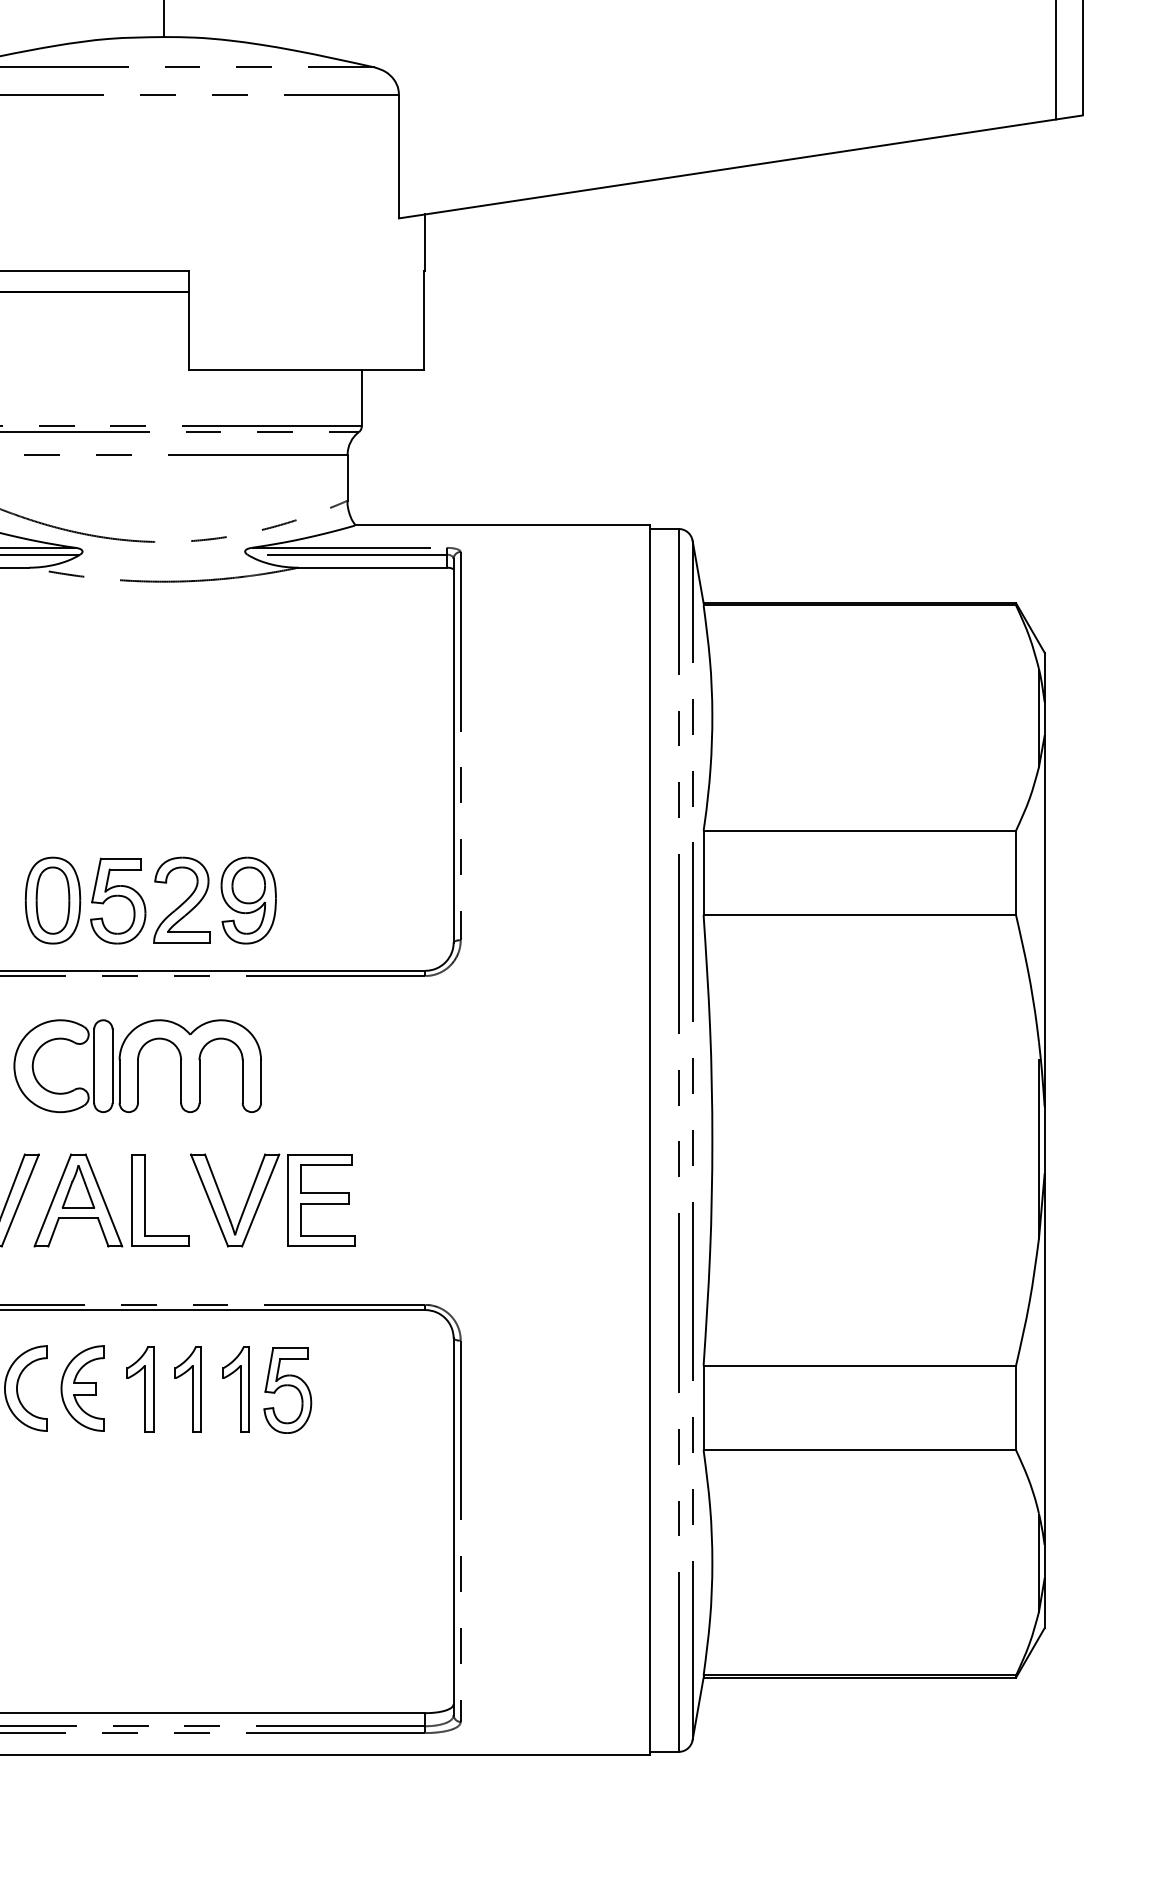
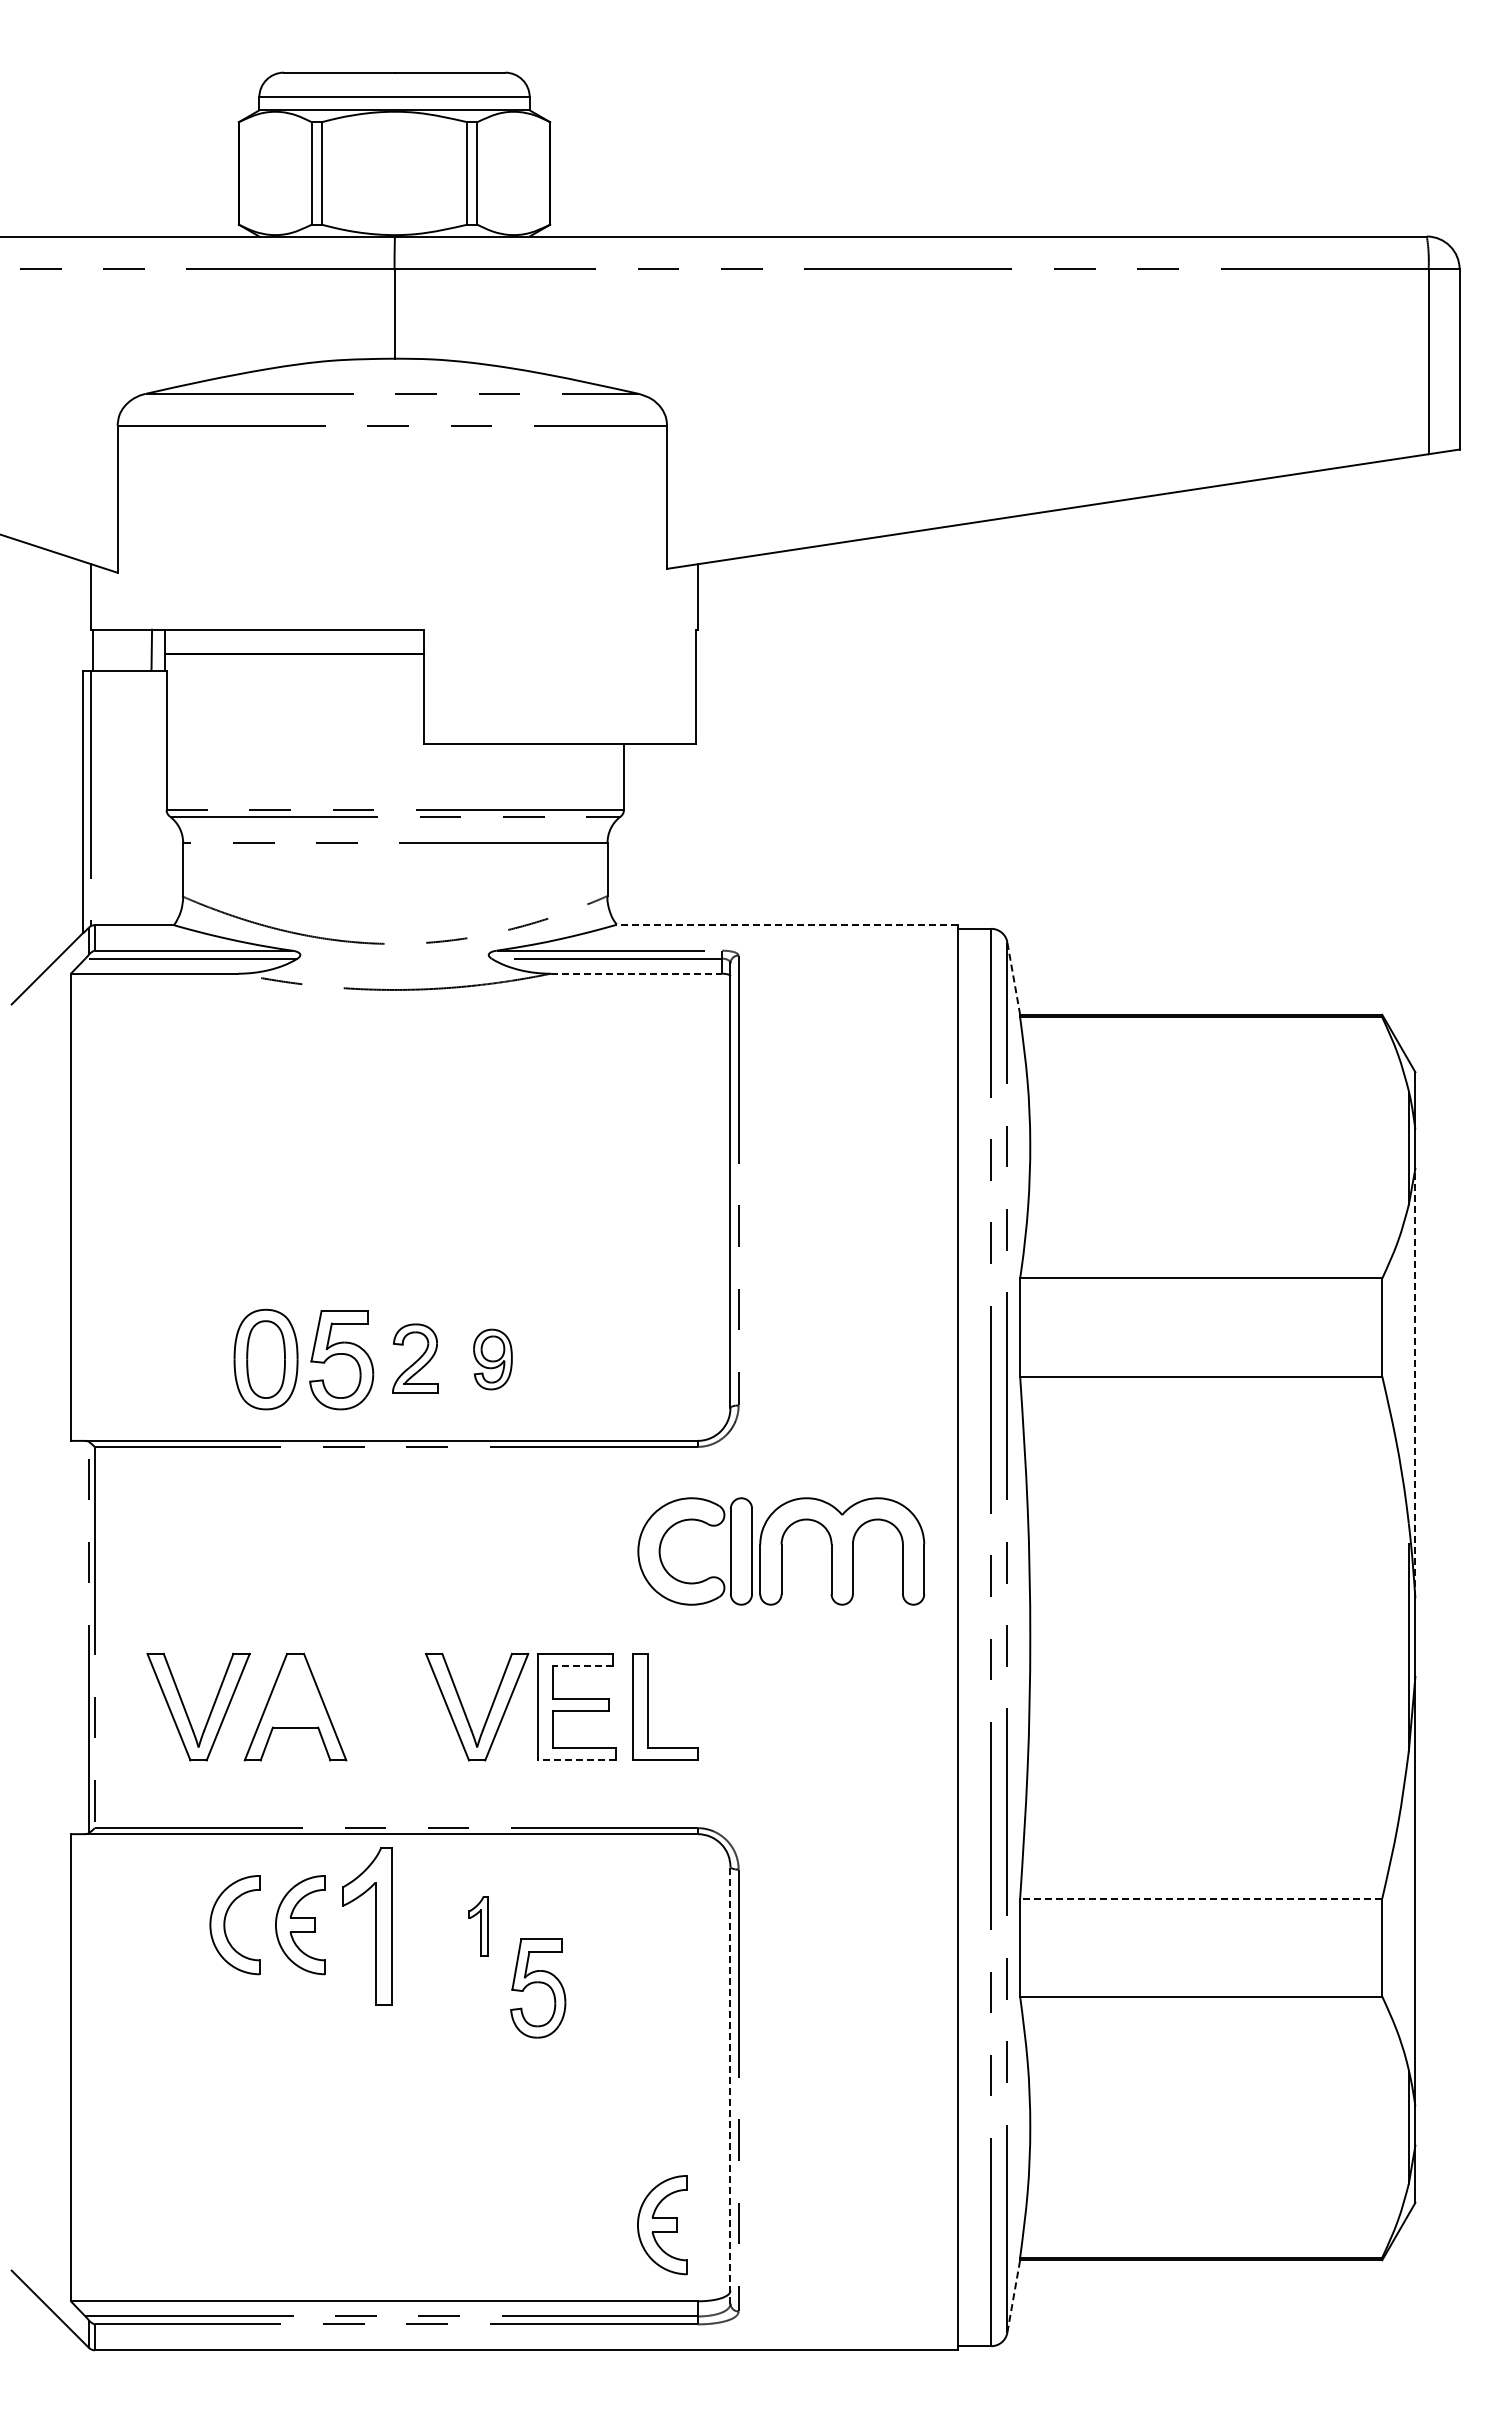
line: (502, 525) -> (786, 924), solid -> dashed
line: (372, 567) -> (636, 973), solid -> dashed
line: (697, 571) -> (1013, 978), solid -> dashed
part: (181, 899) -> (415, 1358), size x0.7
part: (248, 900) -> (492, 1359), size x0.6
line: (1044, 921) -> (1415, 1383), solid -> dashed
part: (137, 1066) -> (781, 1551), moved
line: (326, 1165) -> (582, 1666), solid -> dashed
part: (78, 1187) -> (295, 1691), removed
part: (145, 1199) -> (648, 1706), moved
line: (320, 1246) -> (576, 1760), solid -> dashed
line: (859, 1365) -> (1200, 1898), solid -> dashed
part: (140, 1388) -> (367, 1925), size x1.6
part: (187, 1388) -> (422, 1925), removed
part: (236, 1388) -> (478, 1925), size x0.6
part: (288, 1390) -> (538, 1988), moved
line: (453, 1526) -> (730, 2084), solid -> dashed
part: (395, 1647) -> (662, 2225), added
line: (697, 1709) -> (1013, 2296), solid -> dashed

